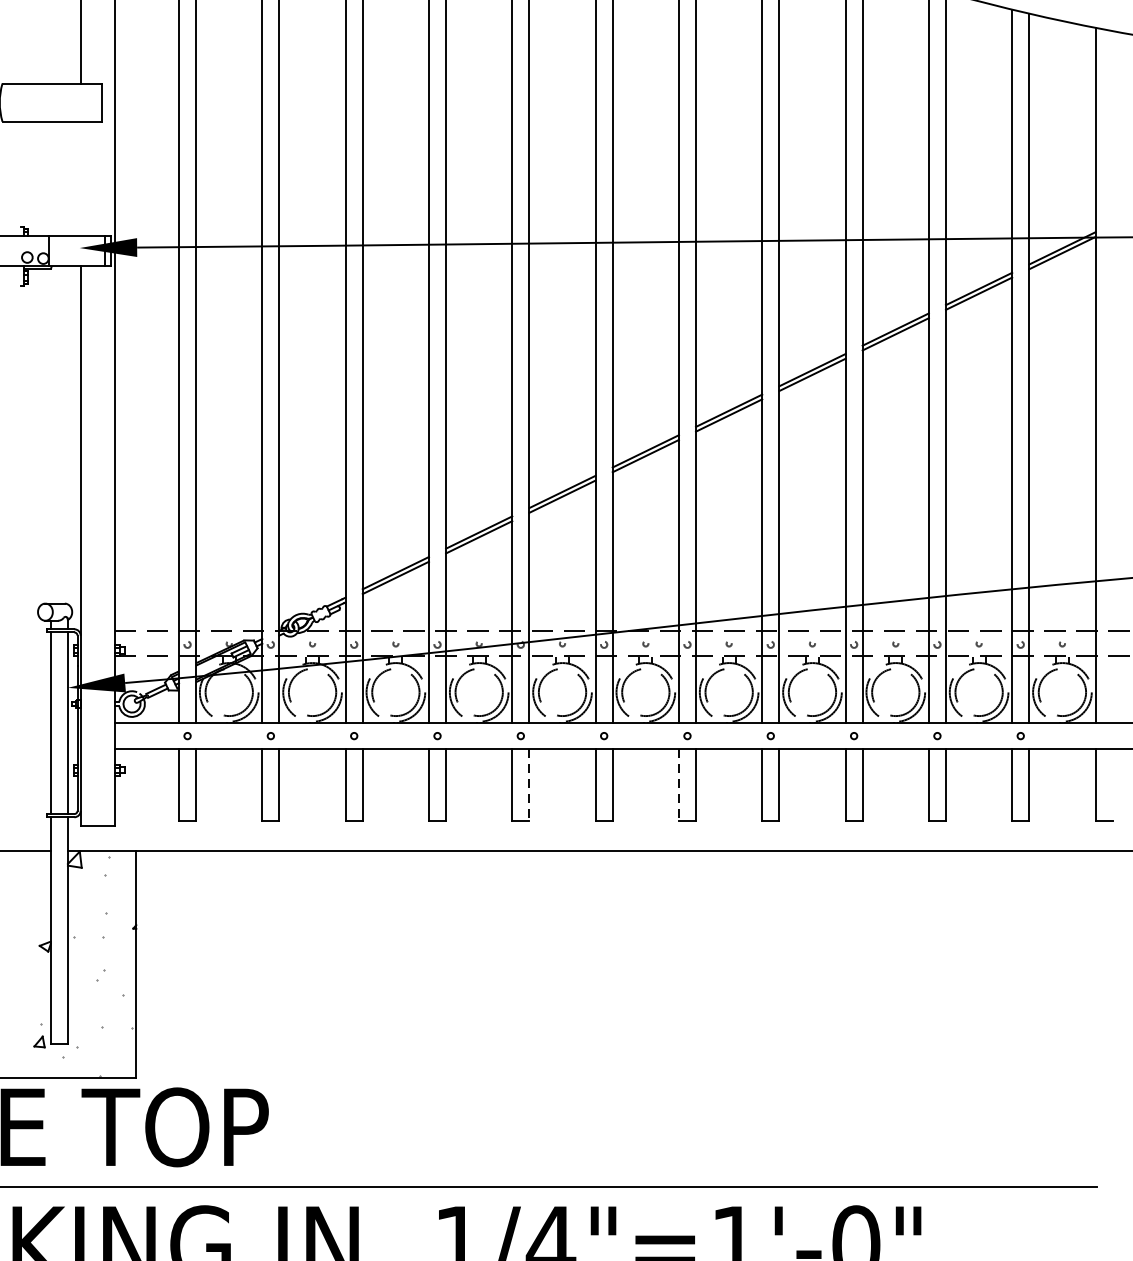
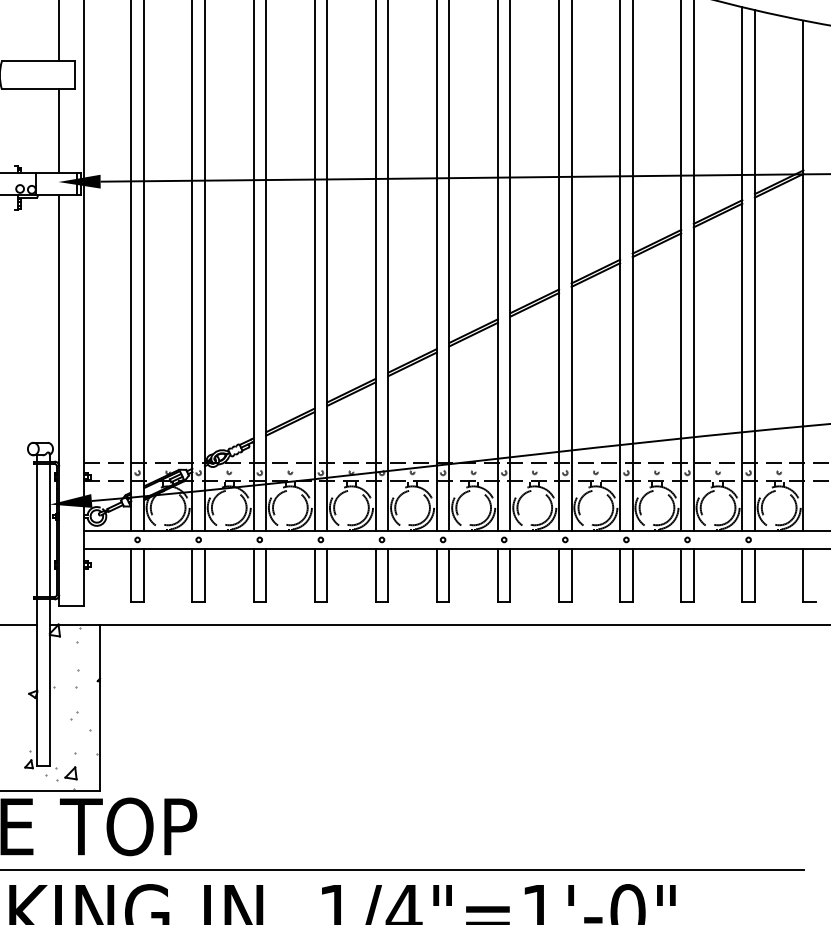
line: (81, 179) -> (59, 131), added
line: (529, 785) -> (388, 576), dashed -> solid
line: (678, 785) -> (497, 576), dashed -> solid
part: (90, 1054) -> (66, 773), added

